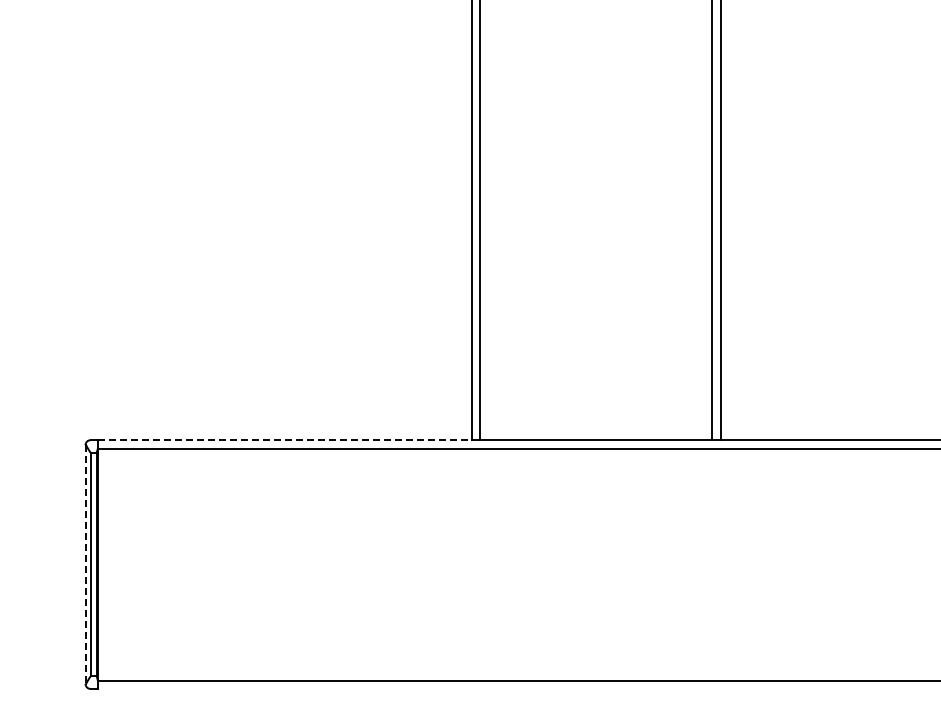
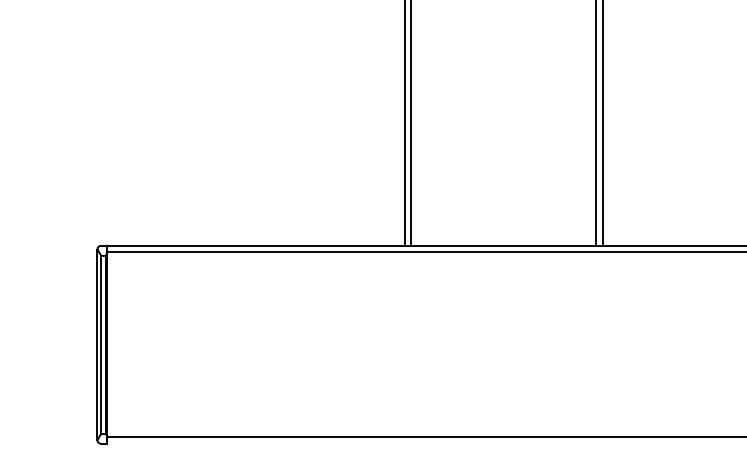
line: (284, 440) -> (255, 246), dashed -> solid
line: (85, 565) -> (97, 345), dashed -> solid

